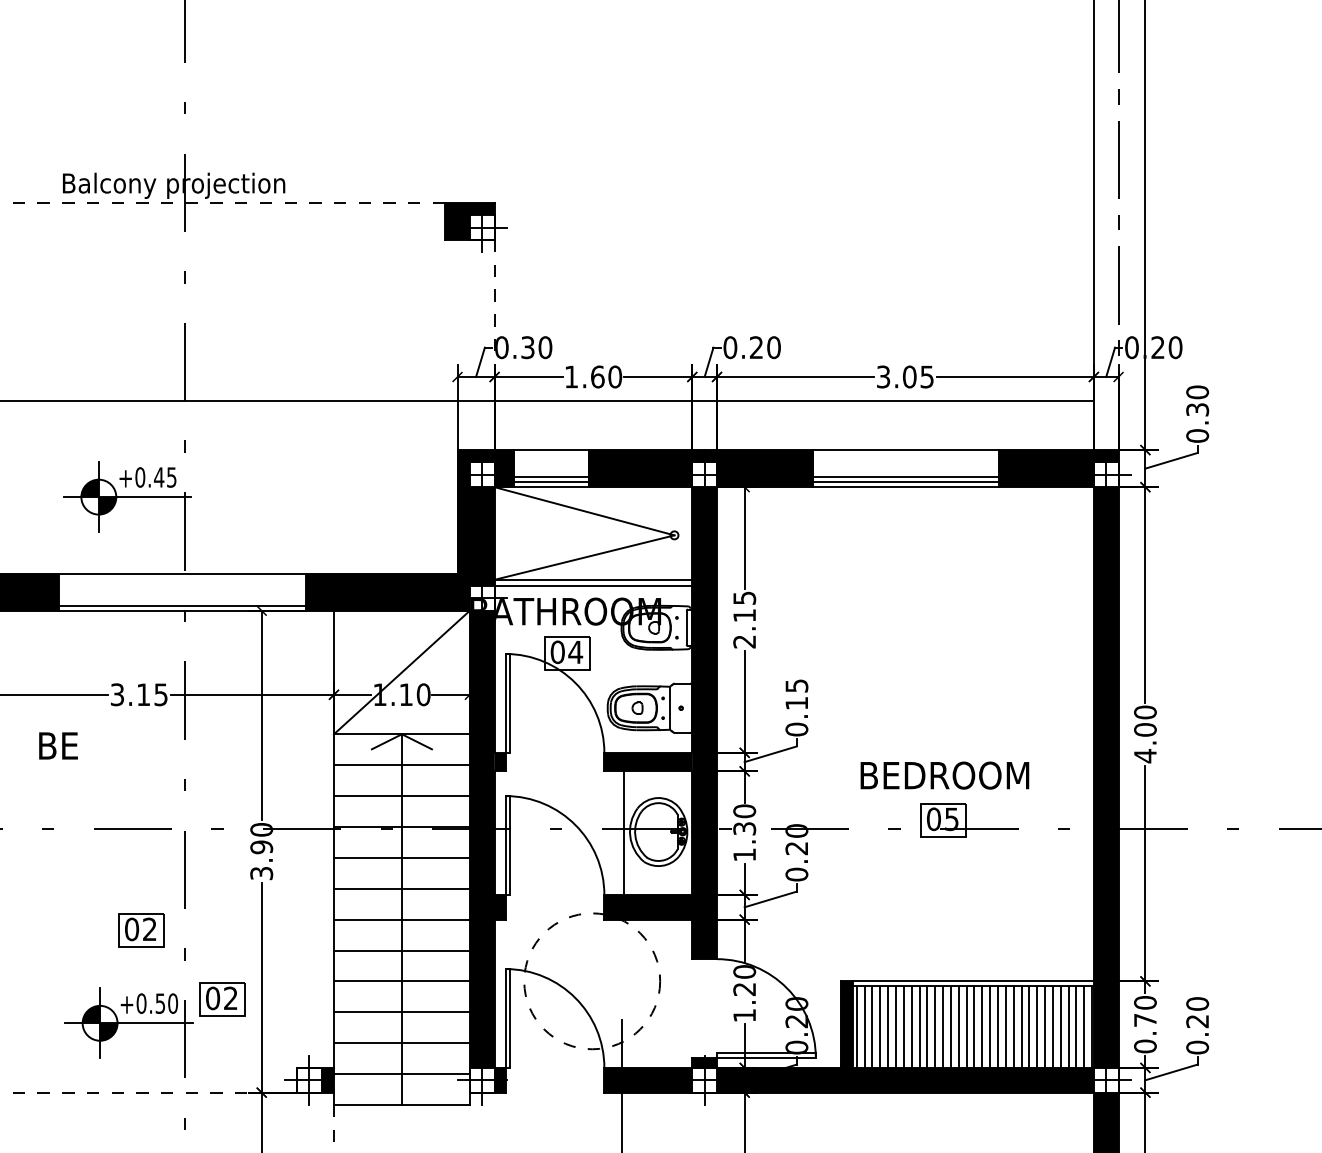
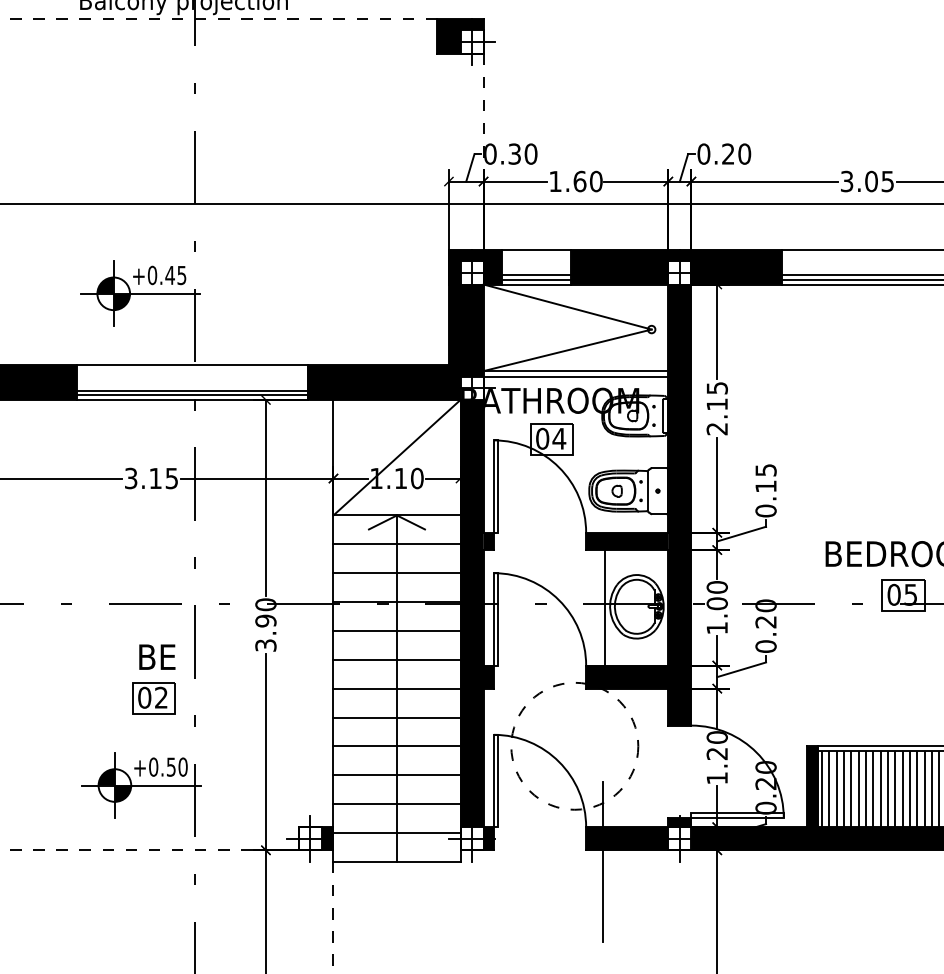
line: (182, 600) -> (191, 390), added
text: (58, 745) -> (157, 656), moved
text: (744, 828) -> (717, 603), 1.30 -> 1.00
part: (222, 999) -> (229, 763), removed

